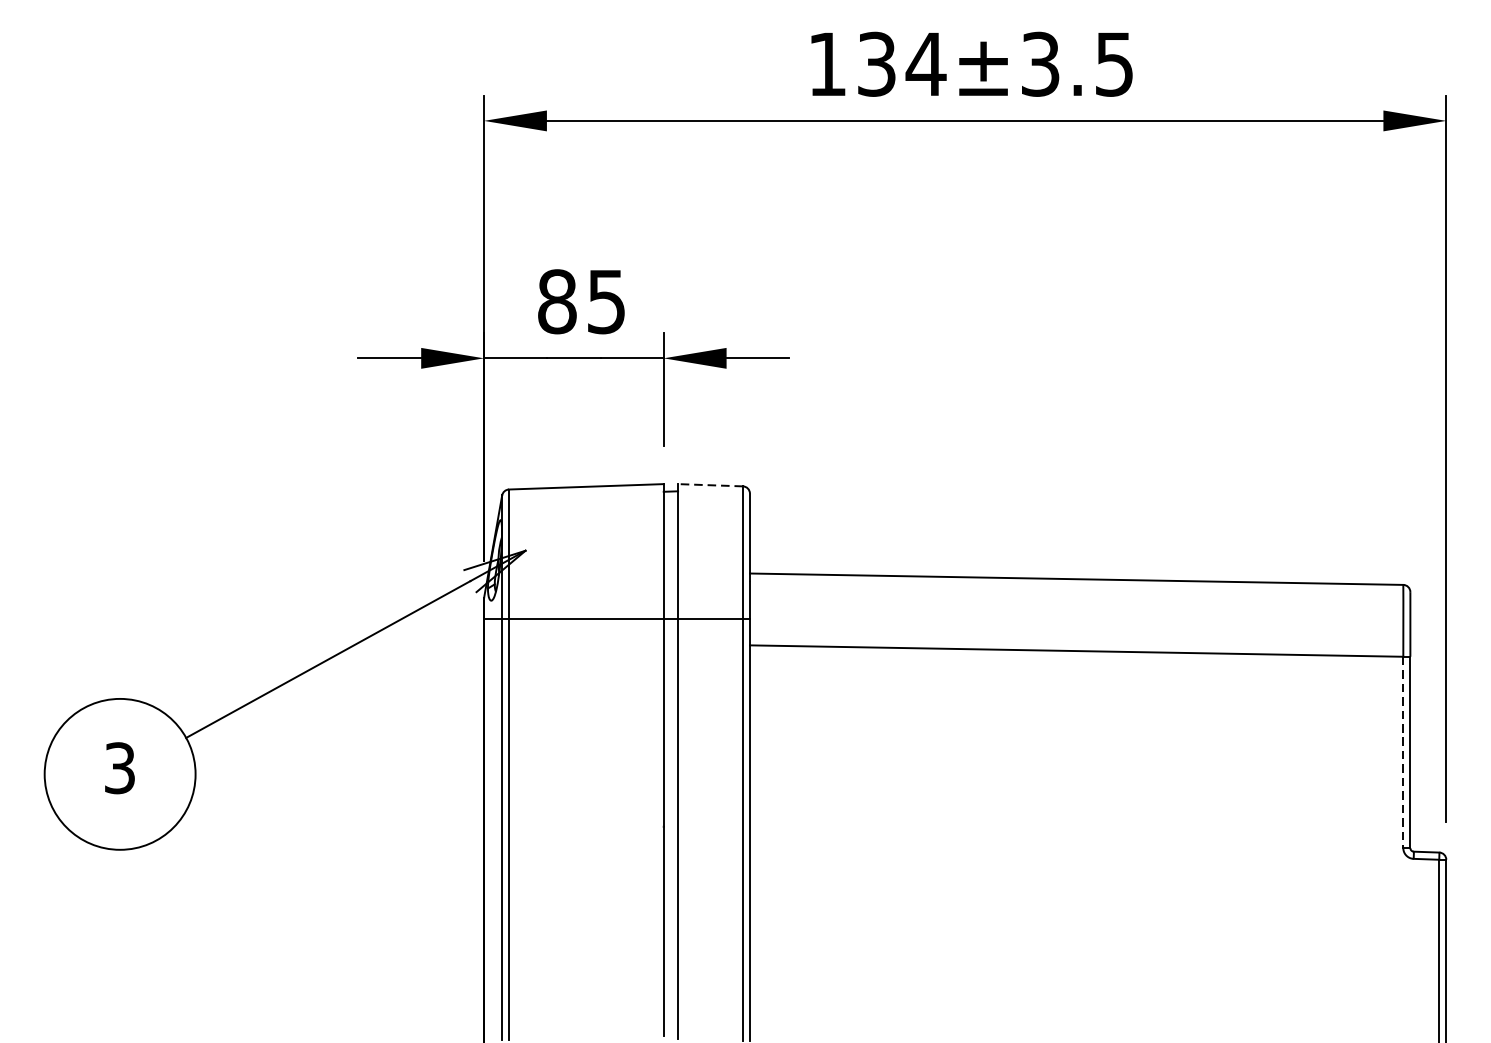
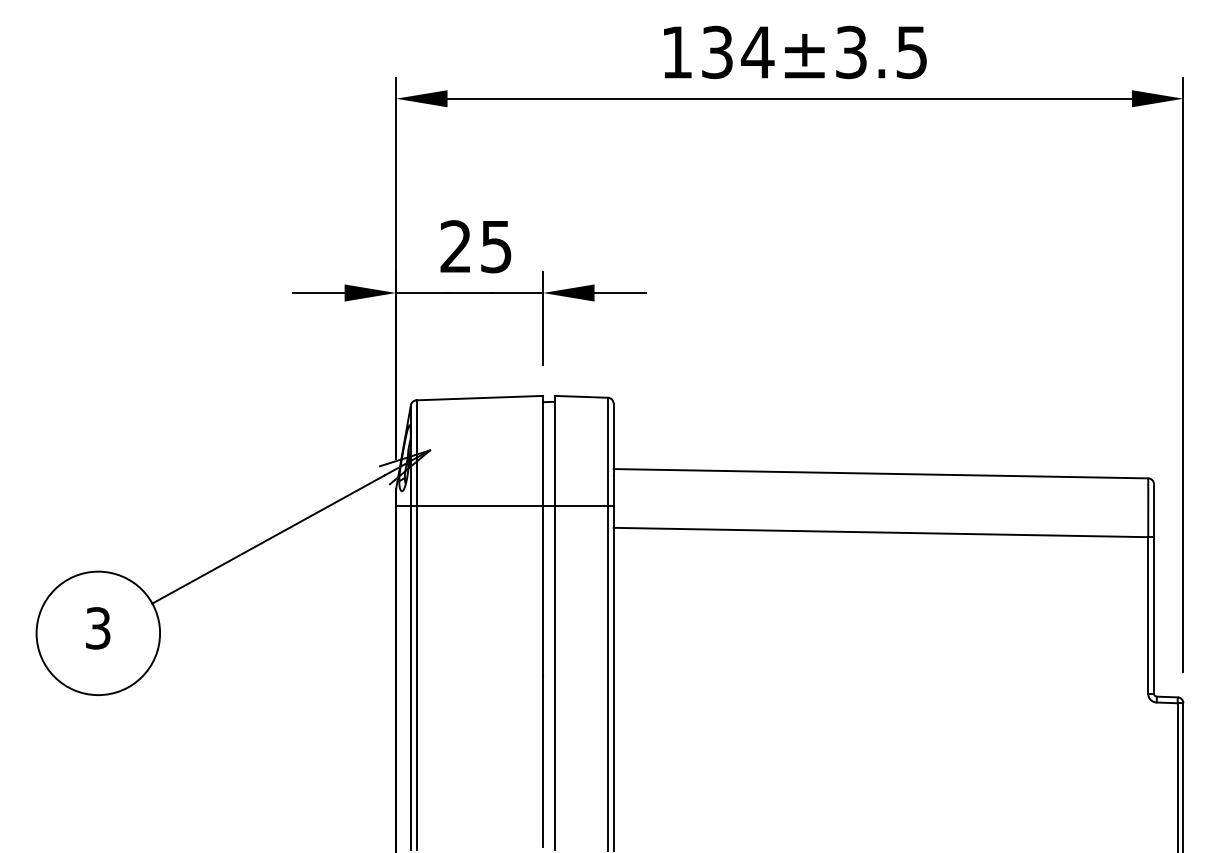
text: (556, 301) -> (455, 246), 85 -> 25
line: (710, 484) -> (581, 396), dashed -> solid
line: (1403, 752) -> (1148, 615), dashed -> solid

